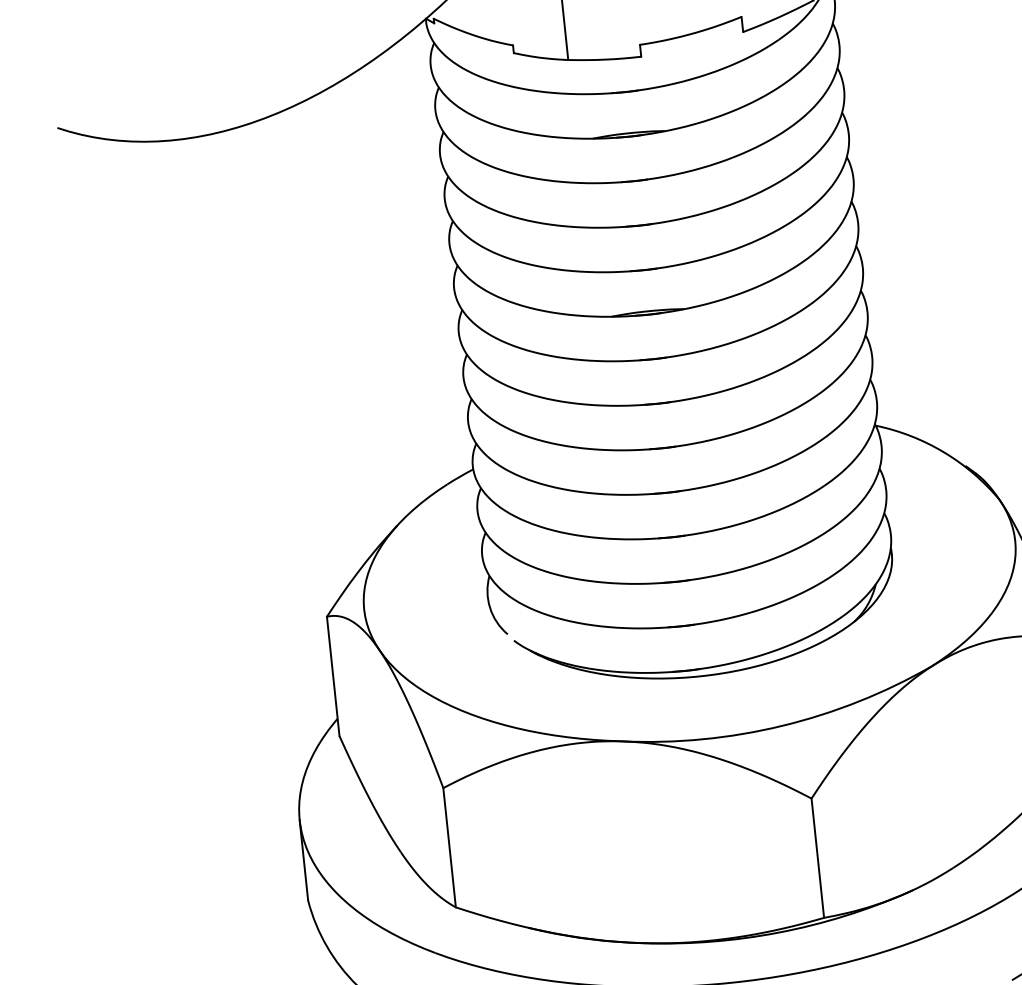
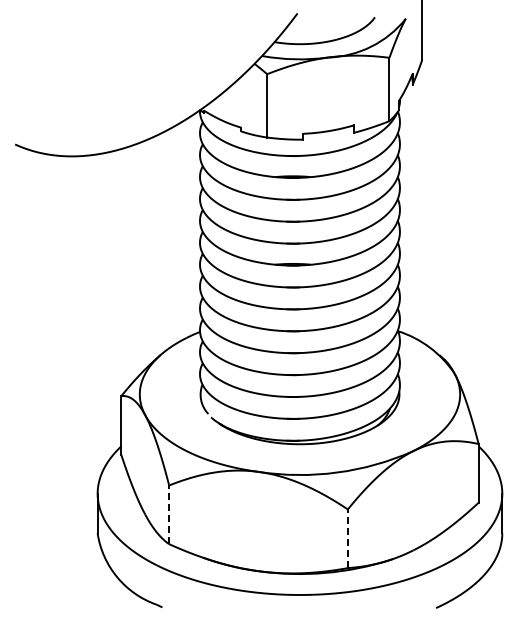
line: (450, 846) -> (169, 514), solid -> dashed
line: (817, 857) -> (347, 538), solid -> dashed

